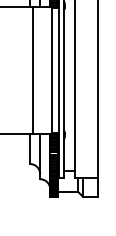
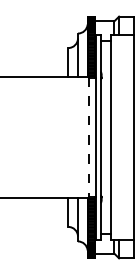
line: (33, 70) -> (71, 137), removed
line: (52, 70) -> (89, 137), solid -> dashed

